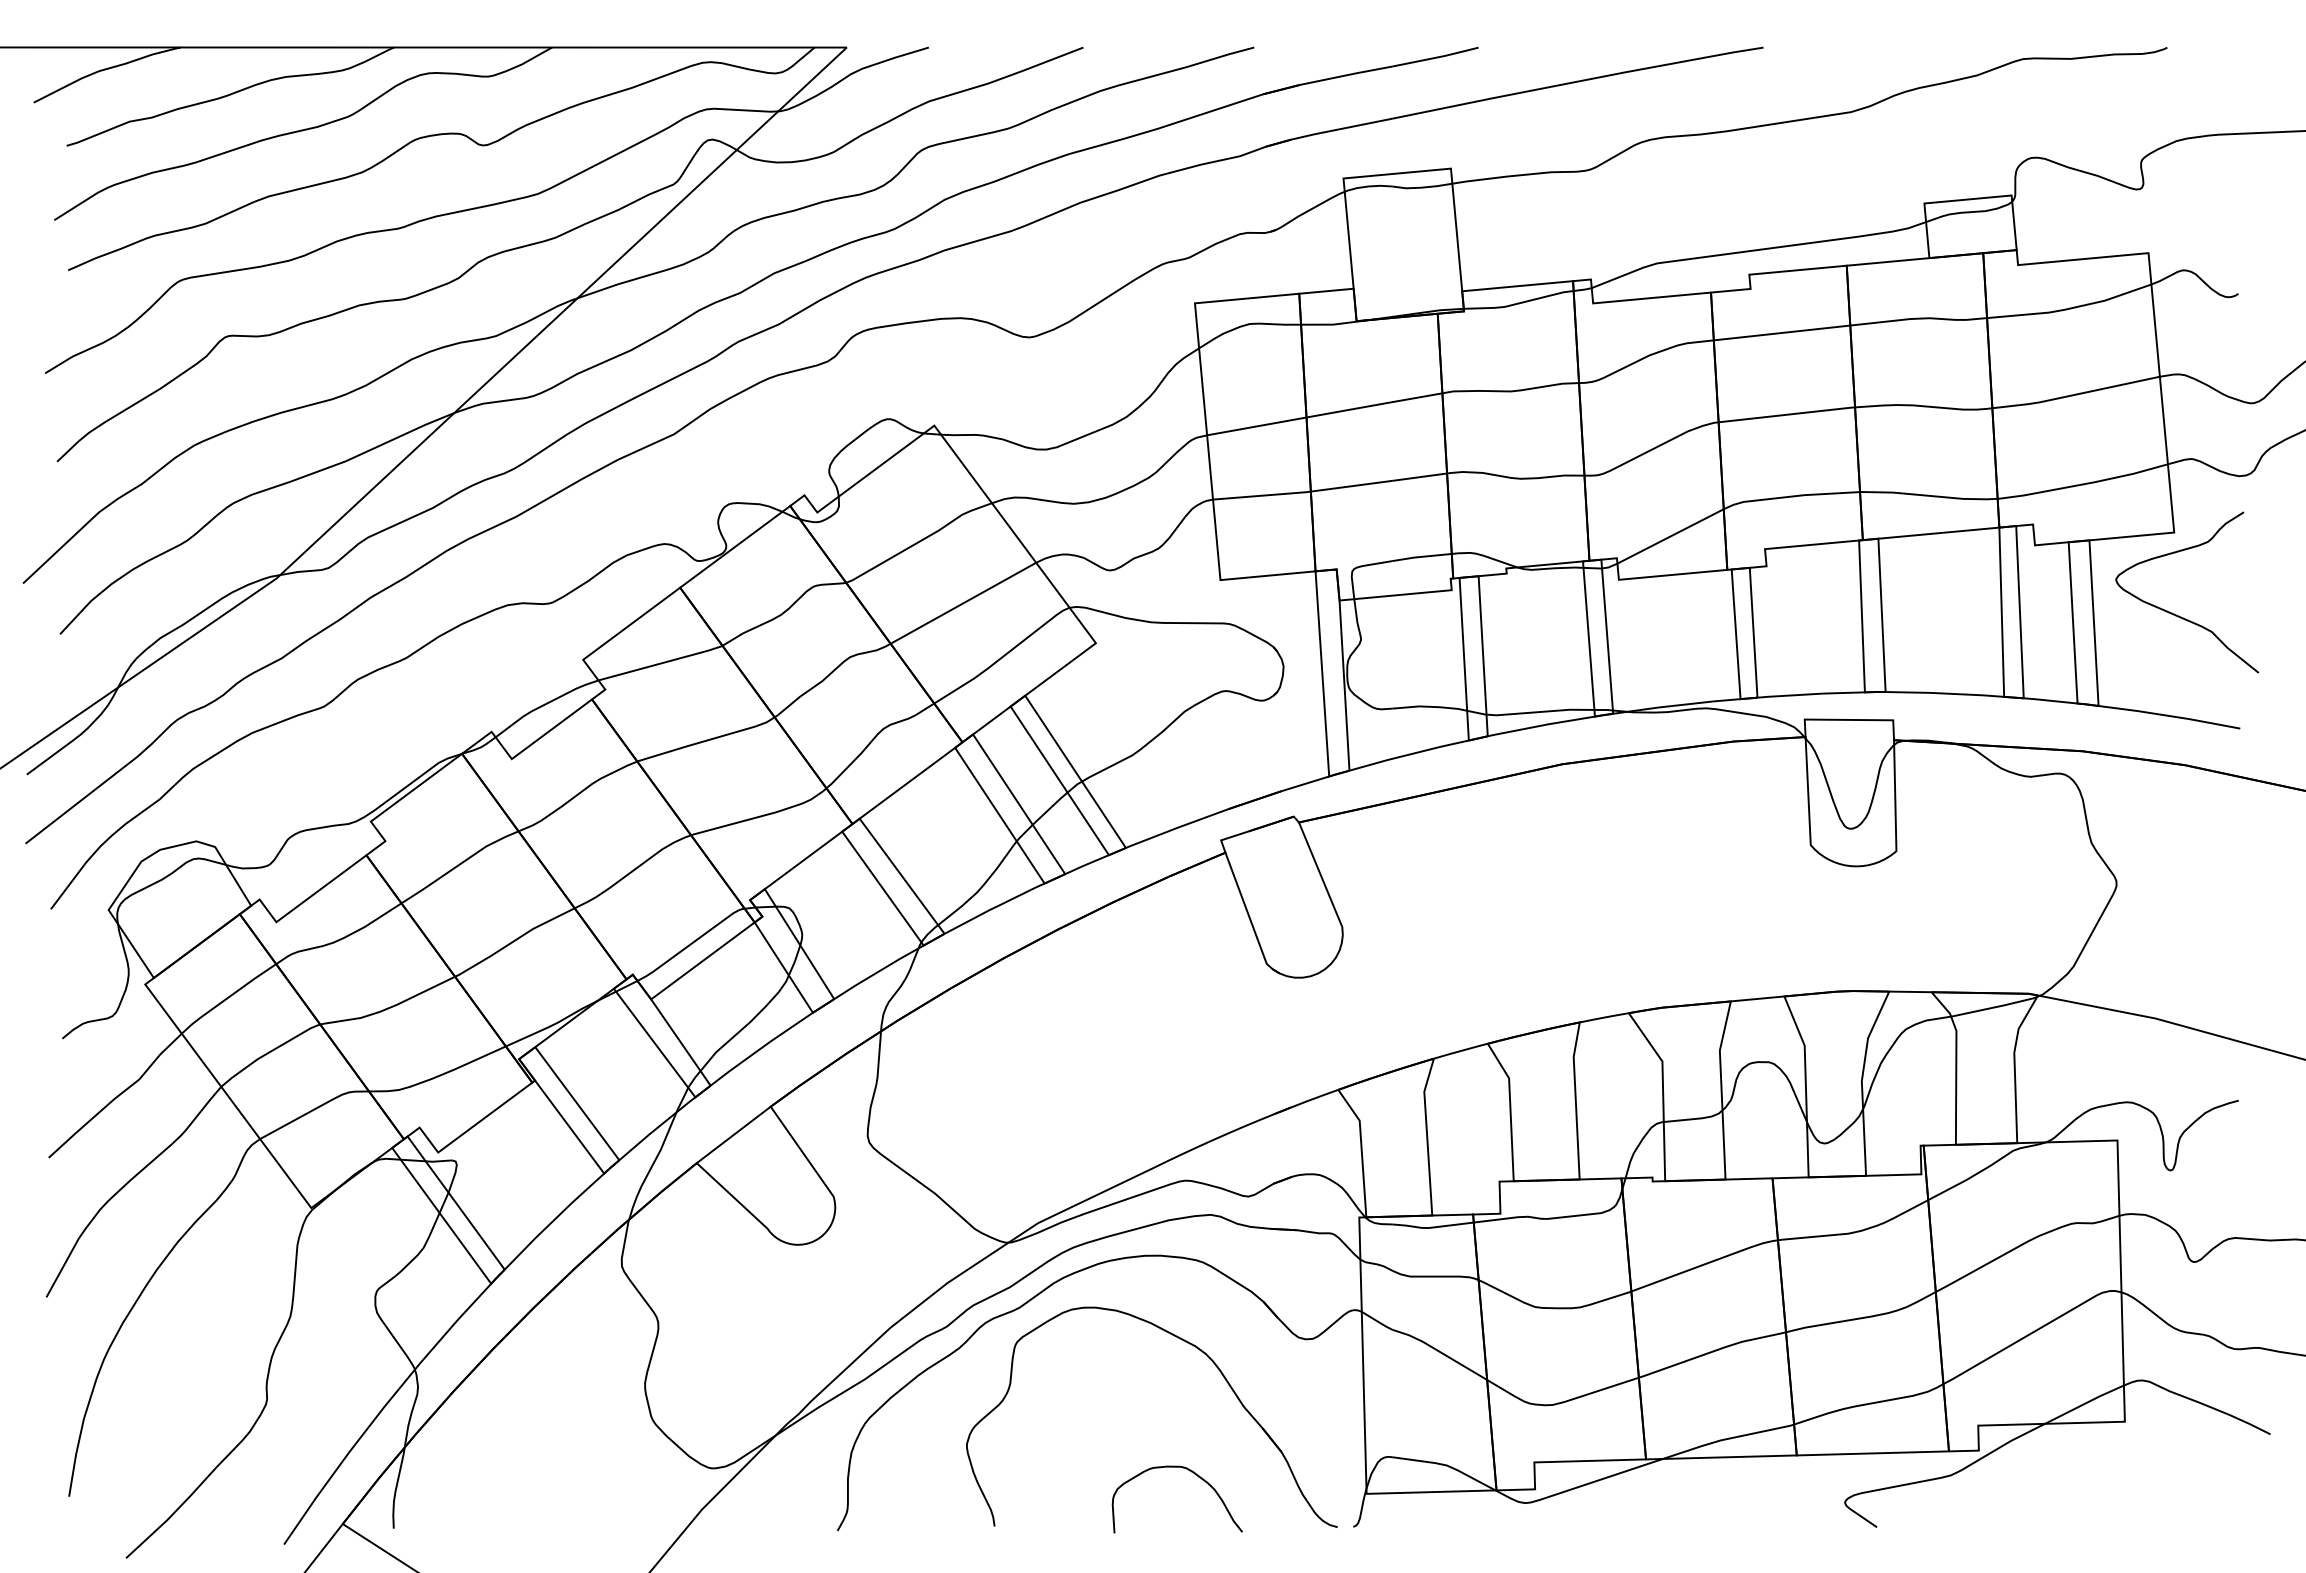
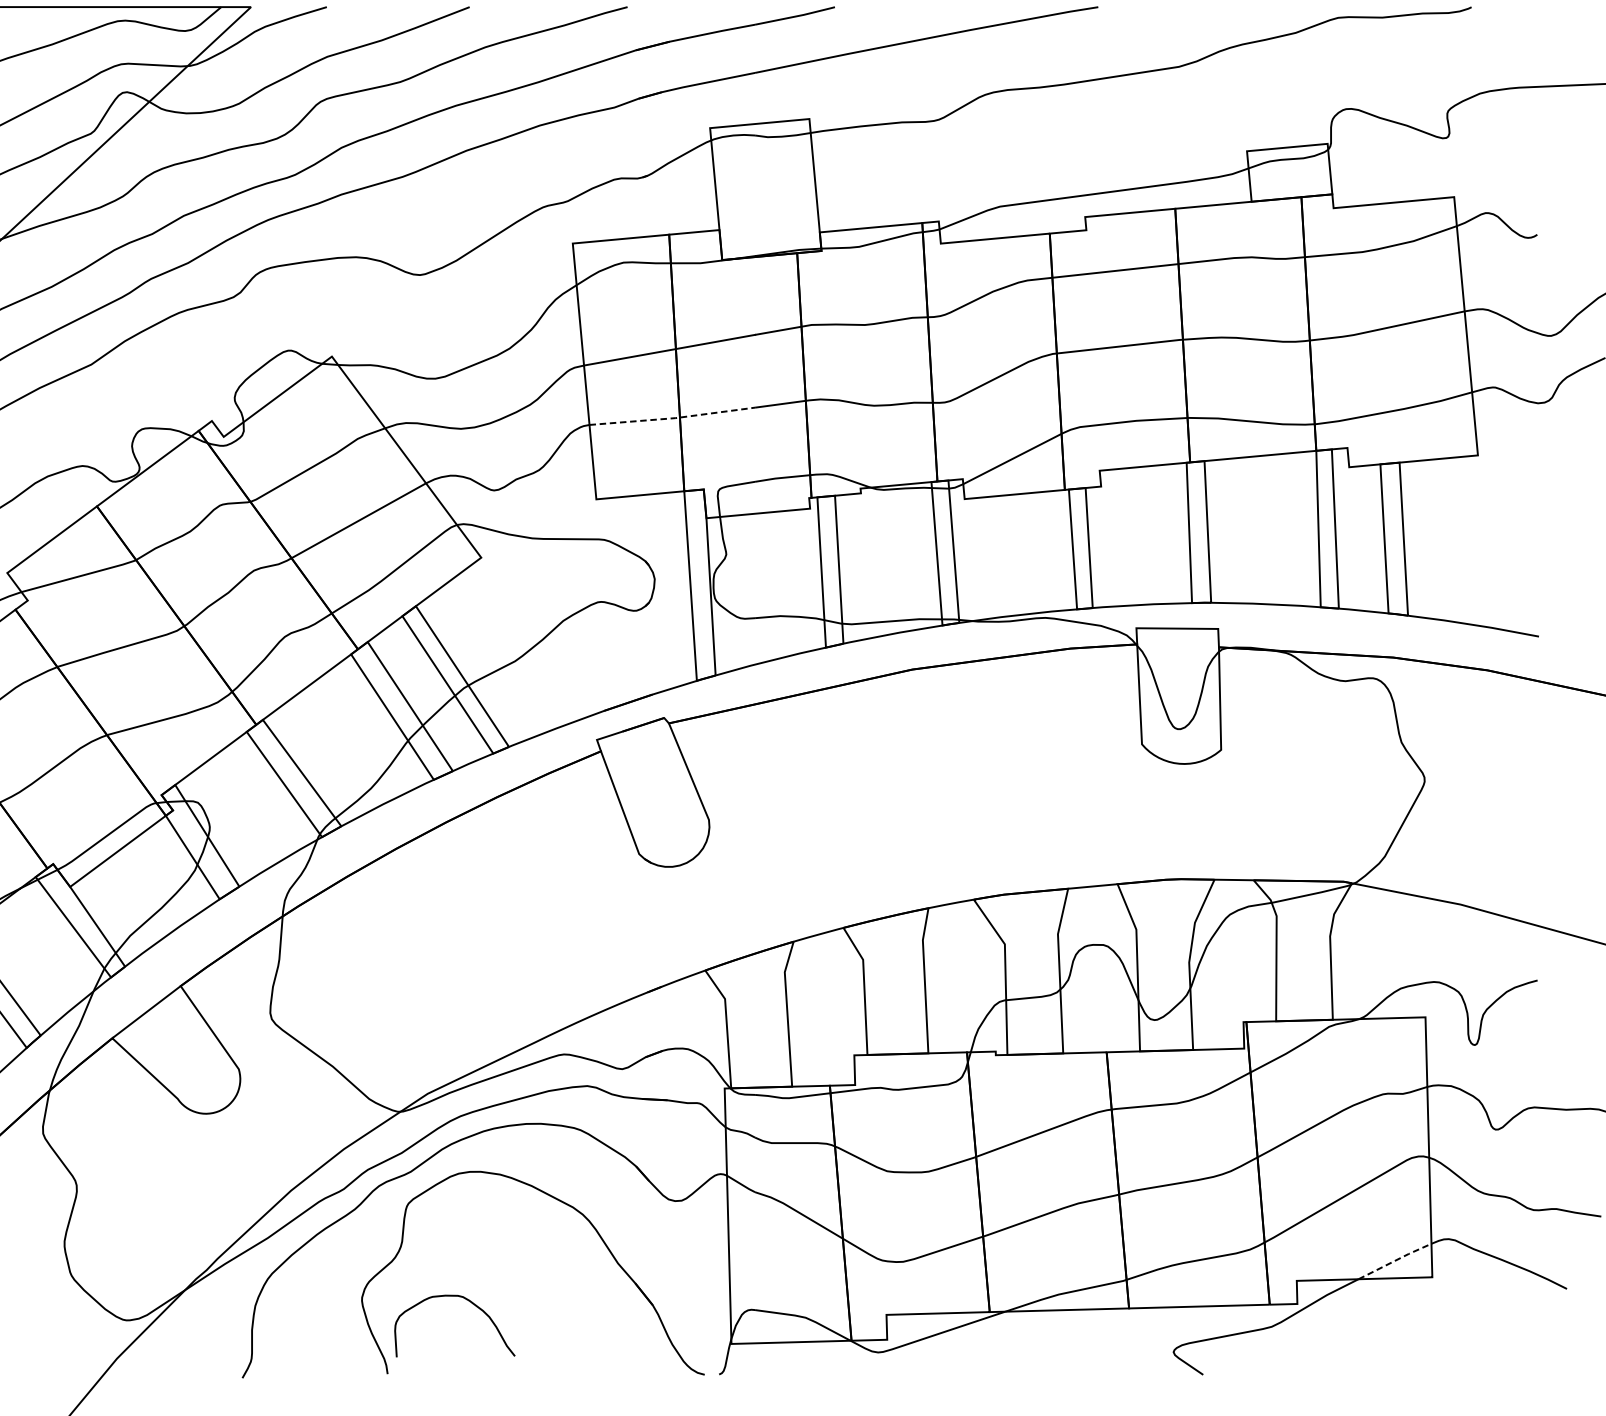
line: (1303, 492) -> (673, 418), solid -> dashed
curve: (2179, 615) -> (1482, 532), removed
line: (2085, 1403) -> (1395, 1260), solid -> dashed
curve: (1195, 1475) -> (471, 1303), moved

